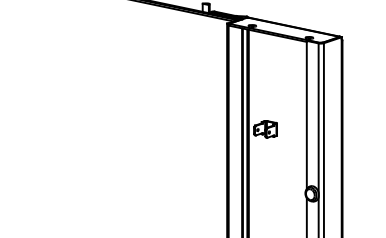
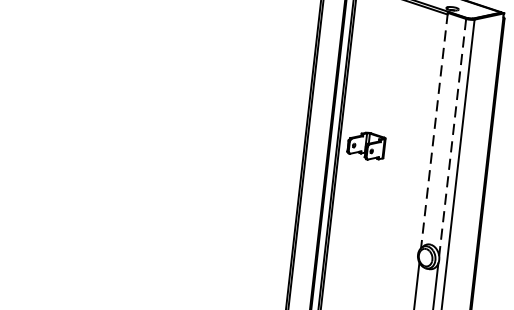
line: (306, 115) -> (433, 131), solid -> dashed
line: (318, 118) -> (452, 138), solid -> dashed

